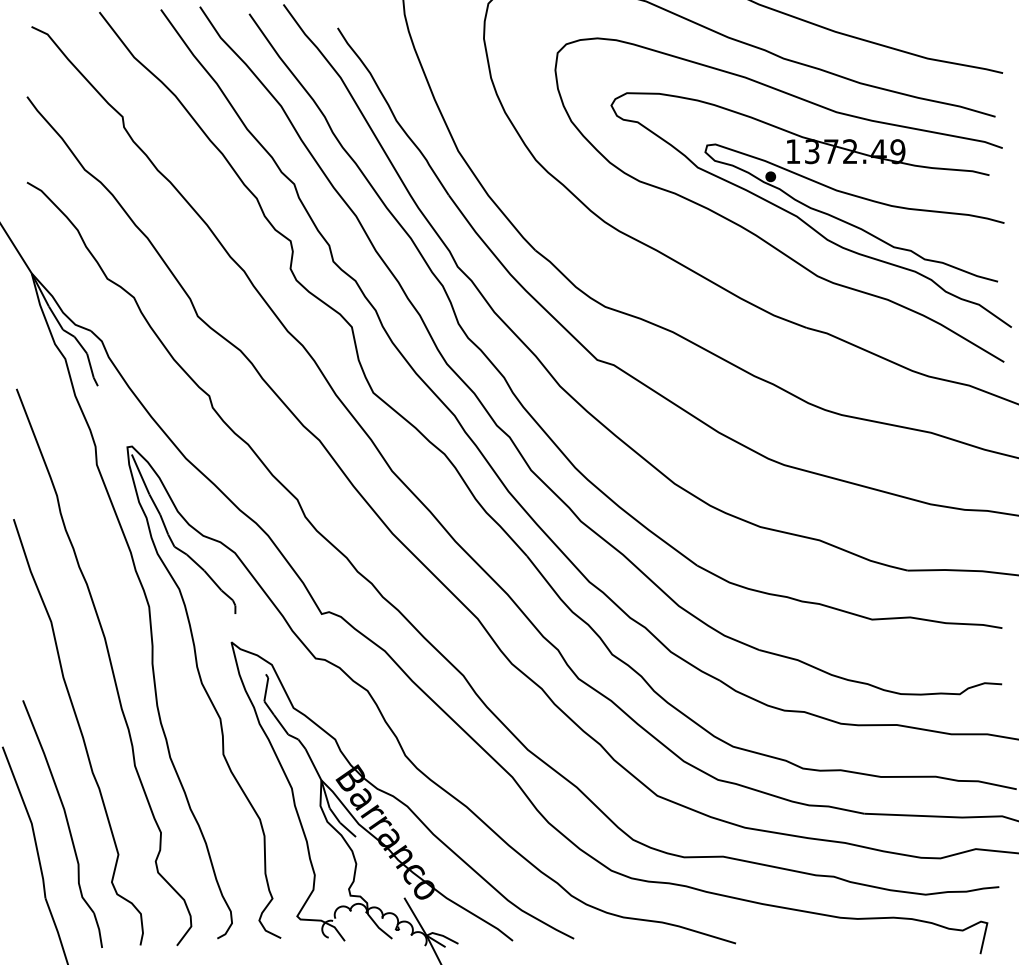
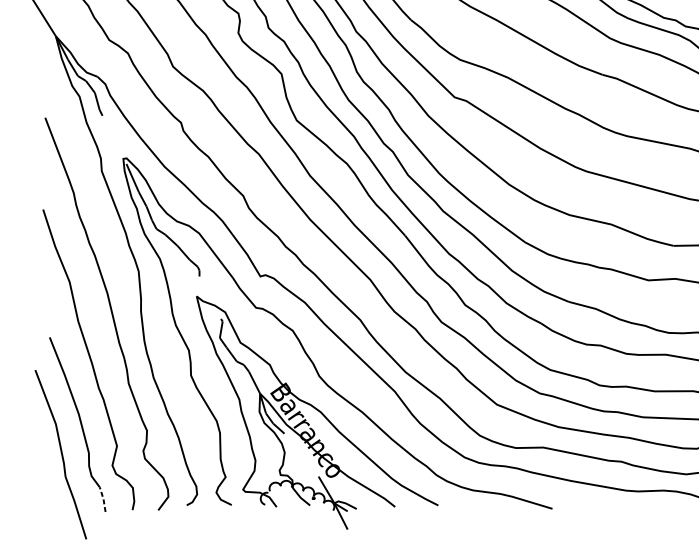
line: (99, 929) -> (103, 498), solid -> dashed

